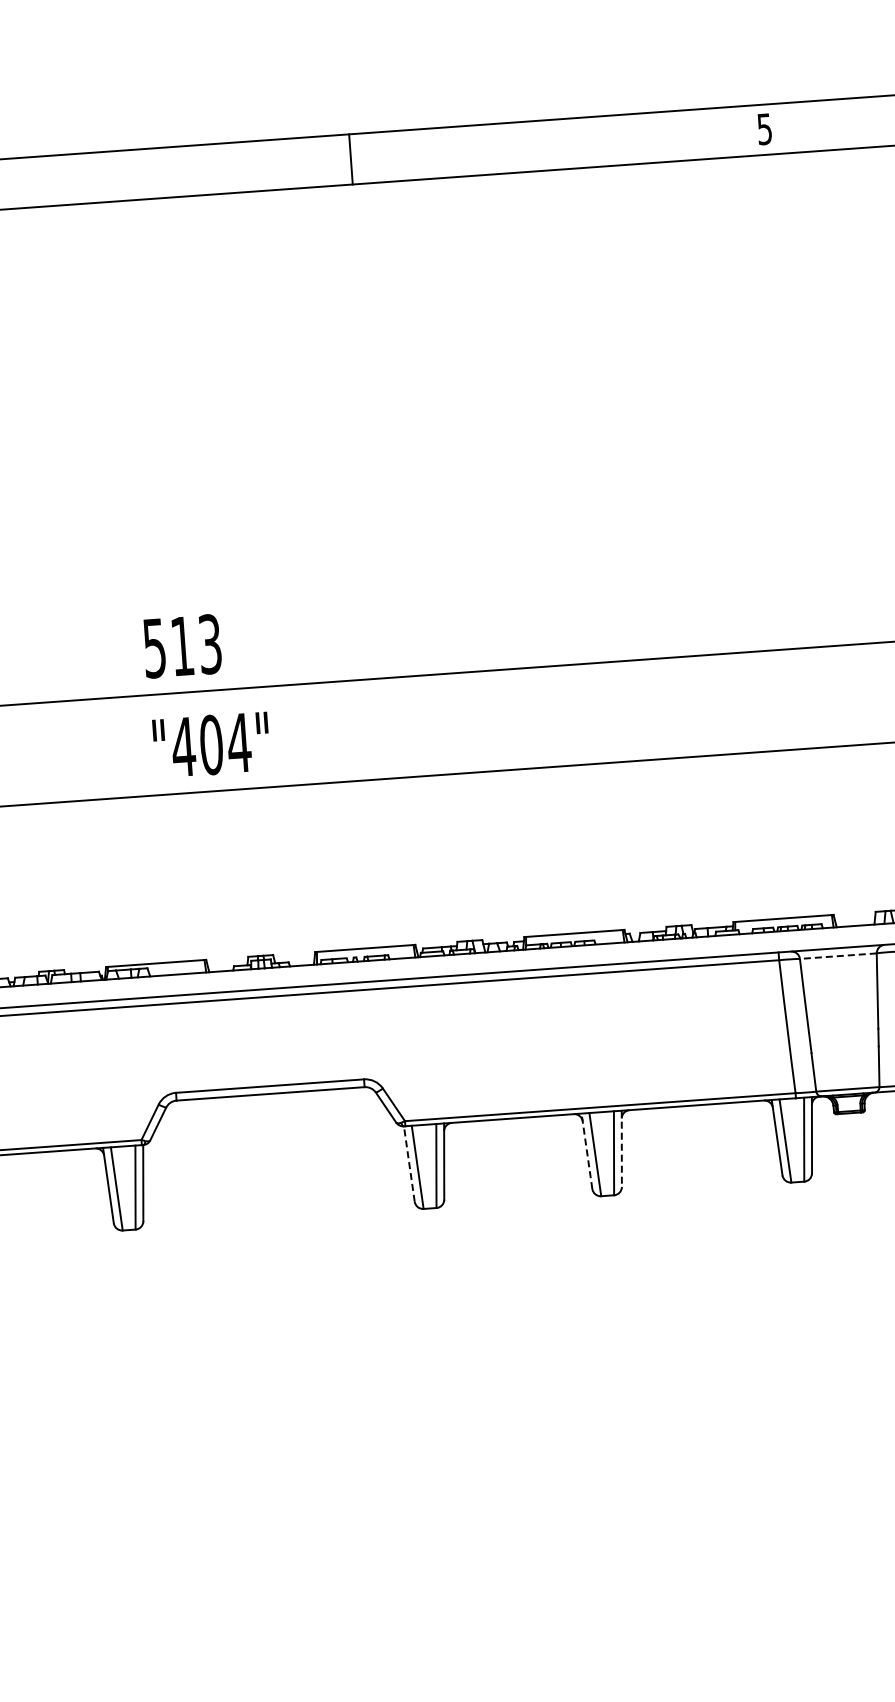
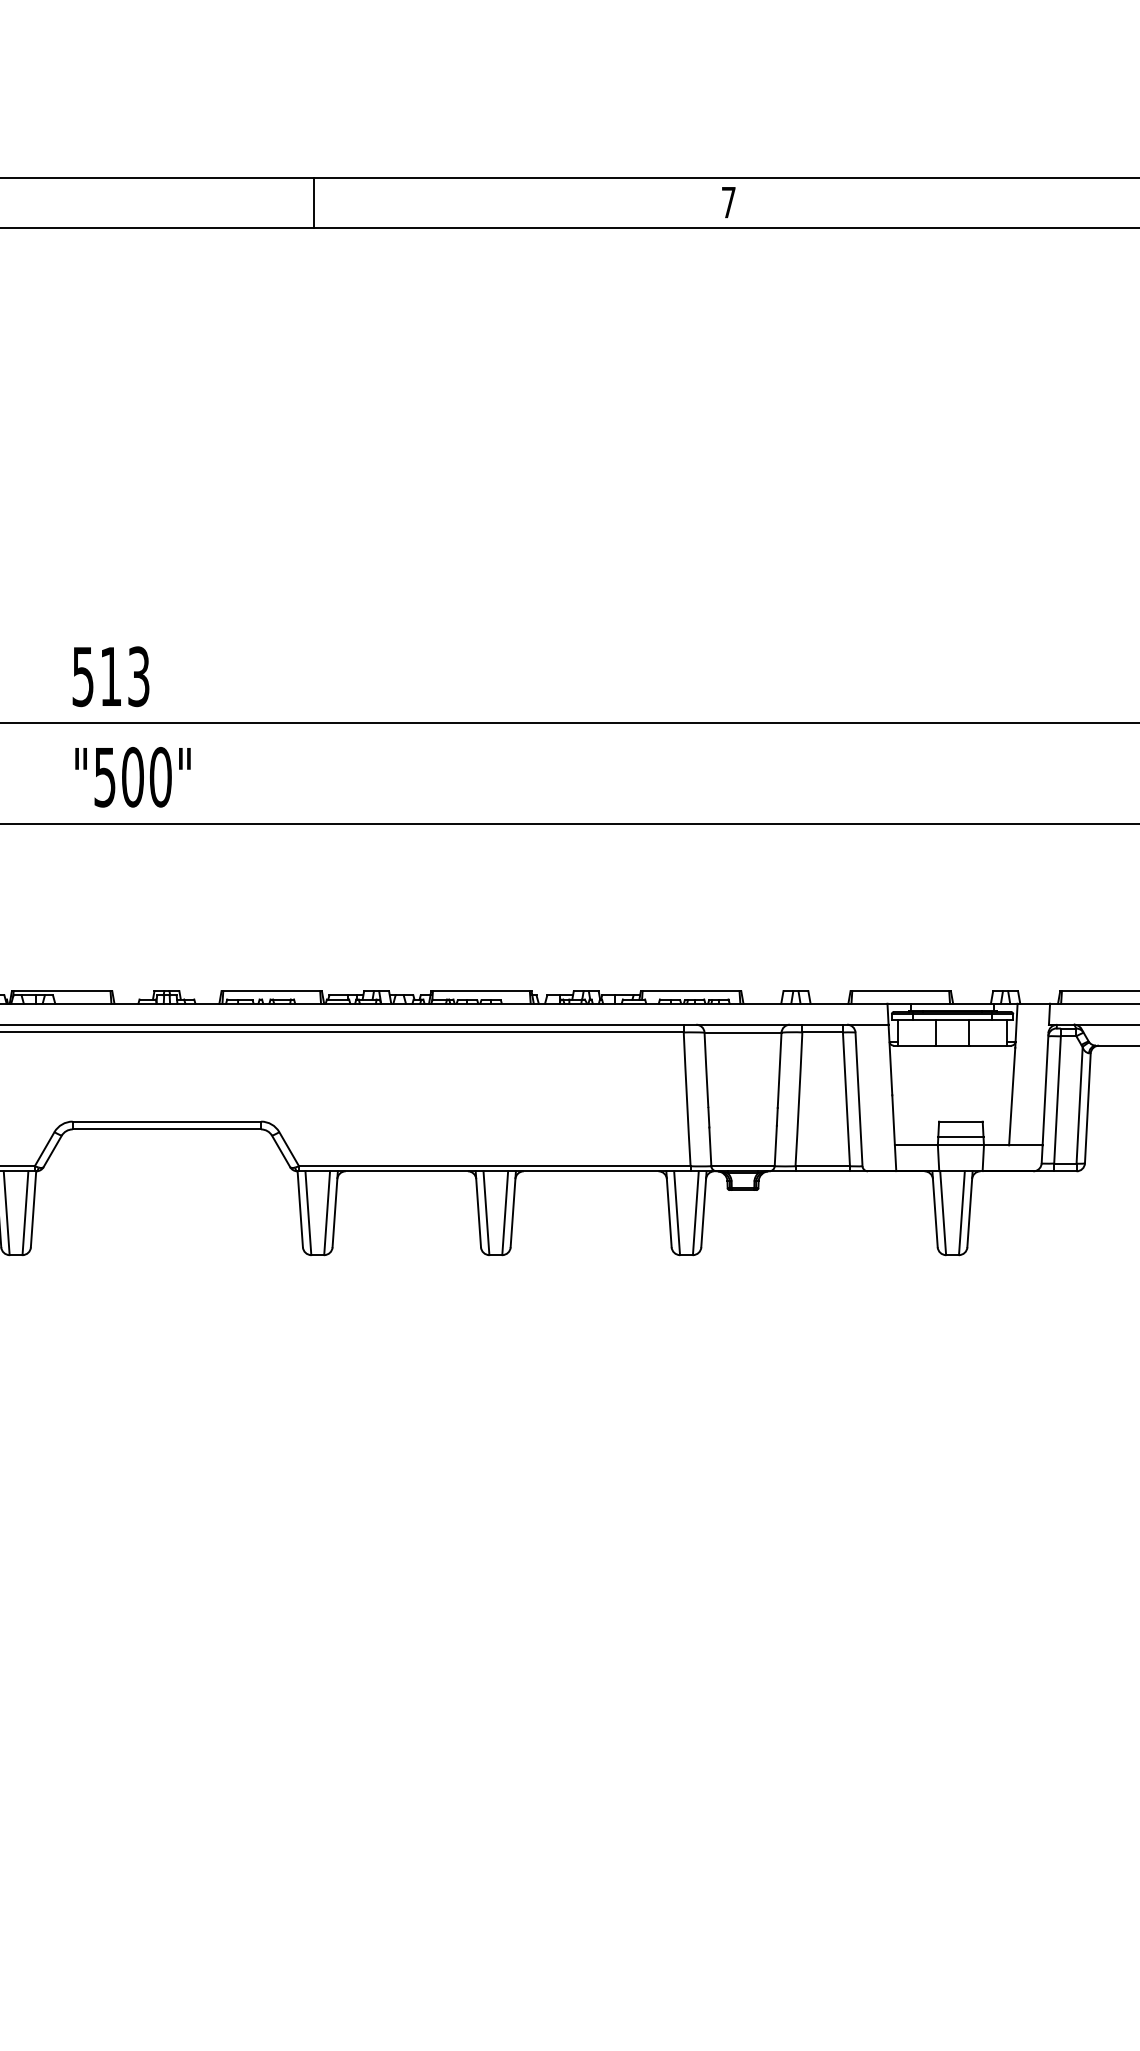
text: (764, 129) -> (728, 202), 5 -> 7
text: (211, 745) -> (132, 777), "404" -> "500"
line: (837, 956) -> (742, 1032), dashed -> solid
line: (622, 1148) -> (513, 1209), dashed -> solid
line: (587, 1150) -> (478, 1208), dashed -> solid
line: (409, 1163) -> (300, 1208), dashed -> solid

